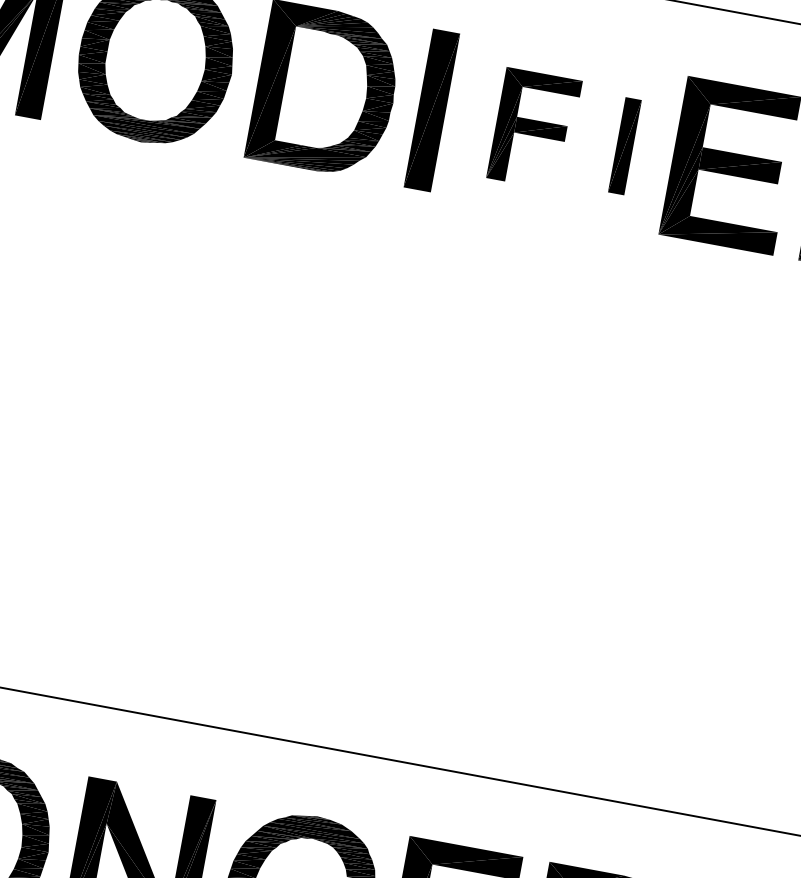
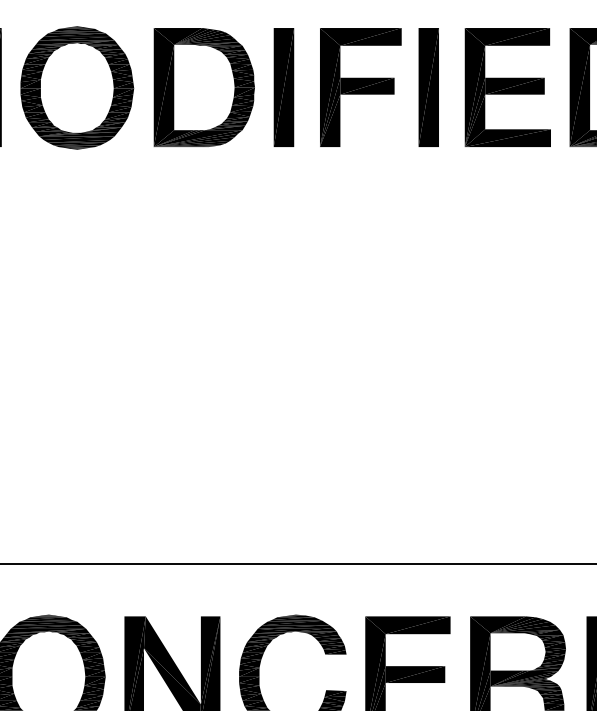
part: (534, 129) -> (360, 87), size x1.43
part: (624, 146) -> (428, 87), size x1.67

